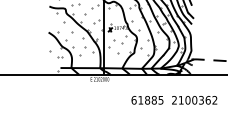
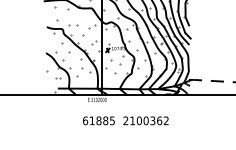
text: (174, 99) -> (125, 120), moved

